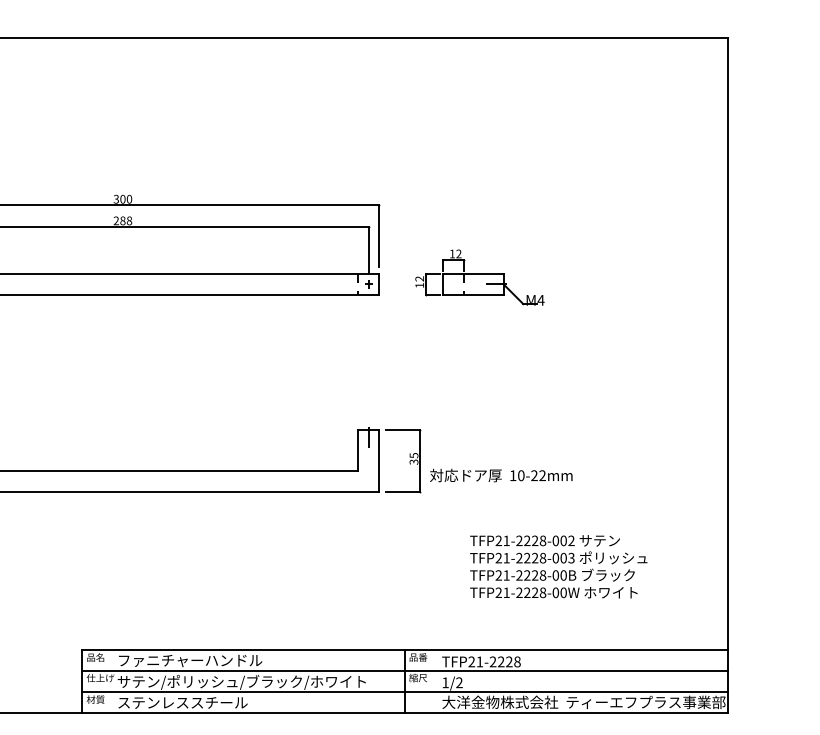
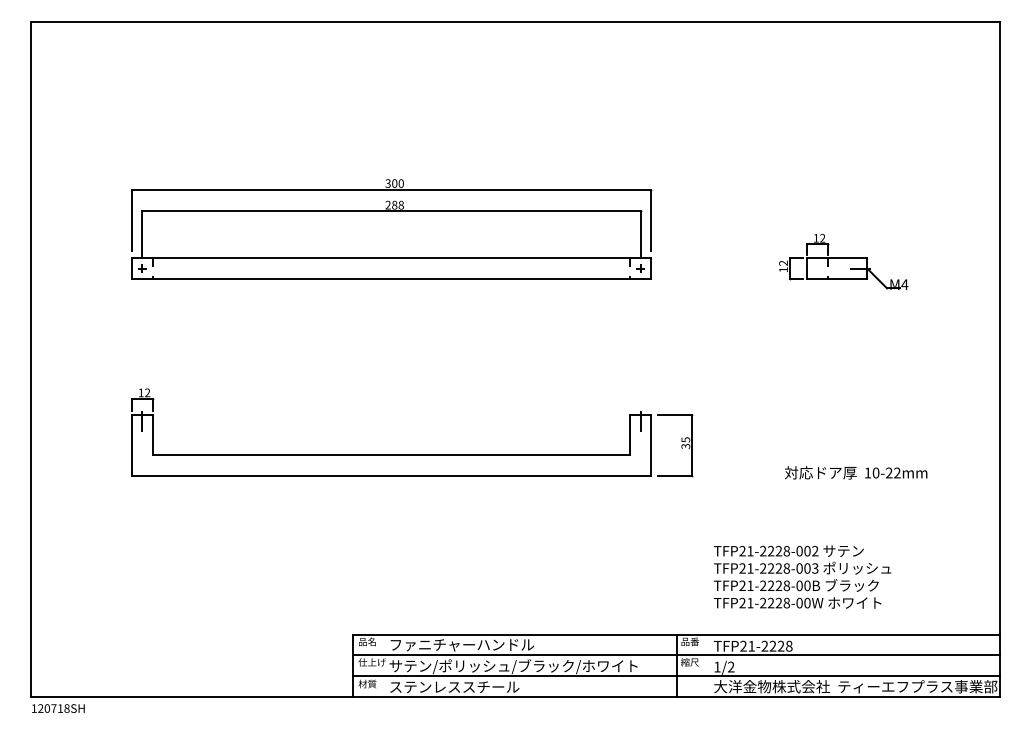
part: (479, 277) -> (843, 261), moved
text: (501, 475) -> (856, 472), moved
text: (558, 566) -> (802, 576), moved

